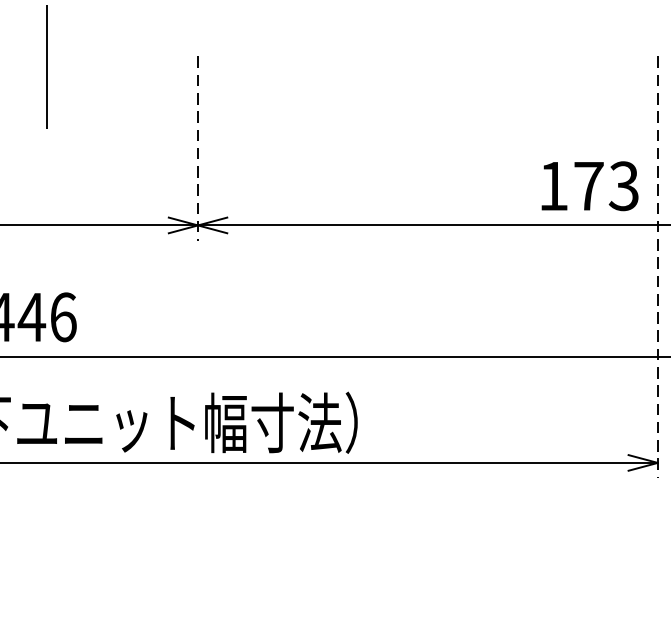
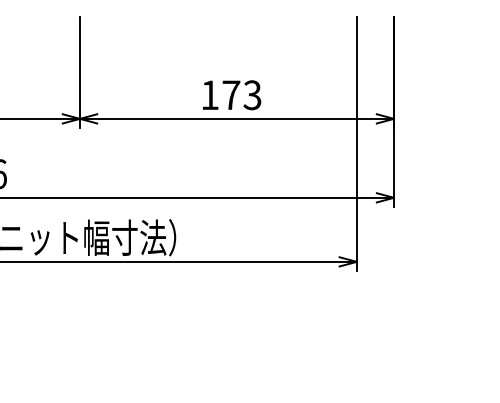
line: (198, 150) -> (80, 73), dashed -> solid
text: (590, 186) -> (232, 95), moved
line: (657, 267) -> (356, 144), dashed -> solid

